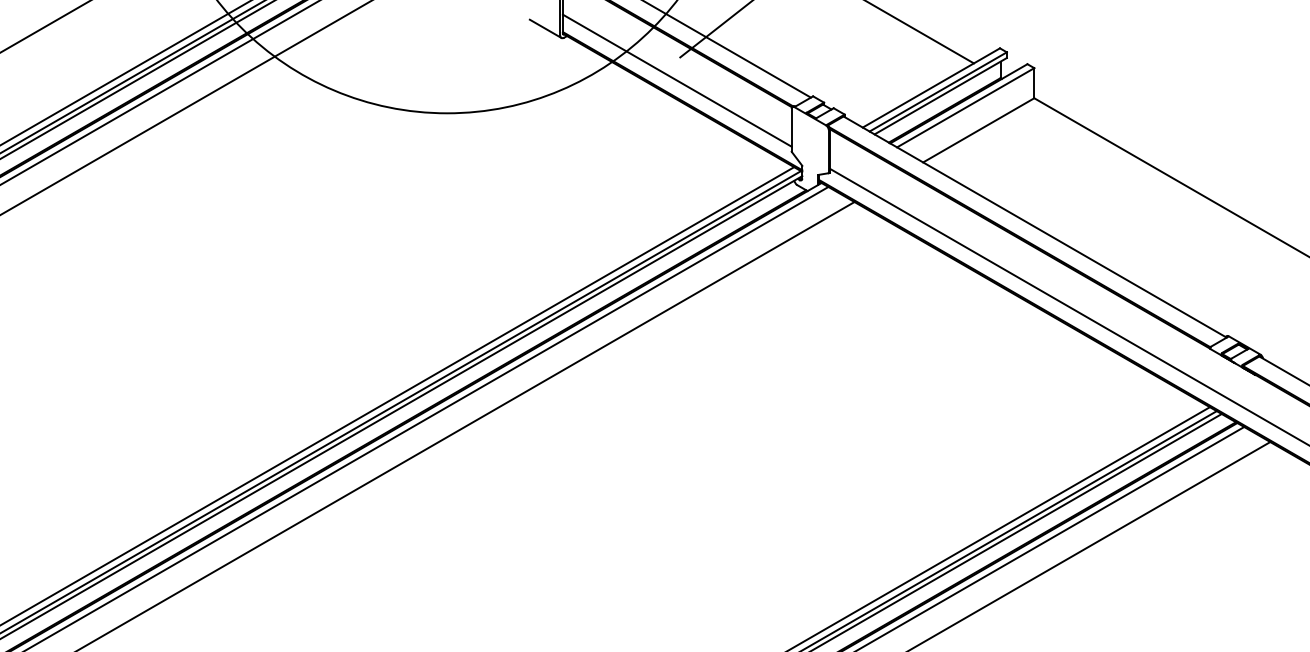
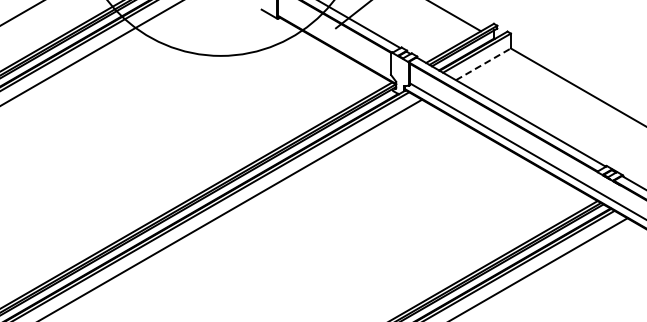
line: (677, 80) -> (334, 39), removed
line: (978, 130) -> (483, 64), solid -> dashed

